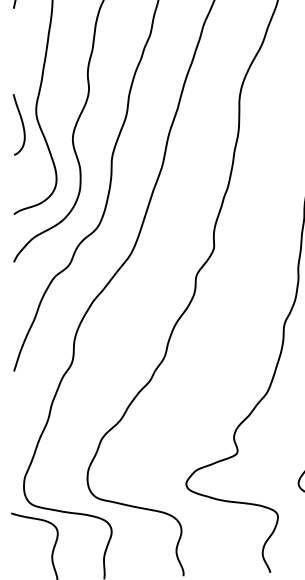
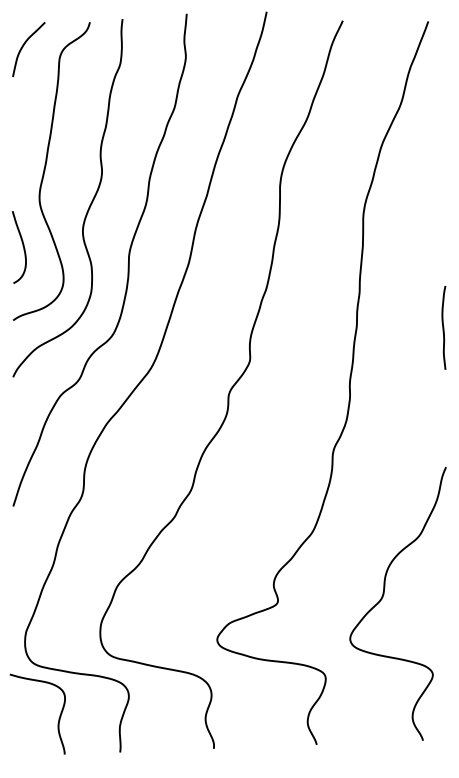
curve: (21, 124) -> (22, 246), moved

